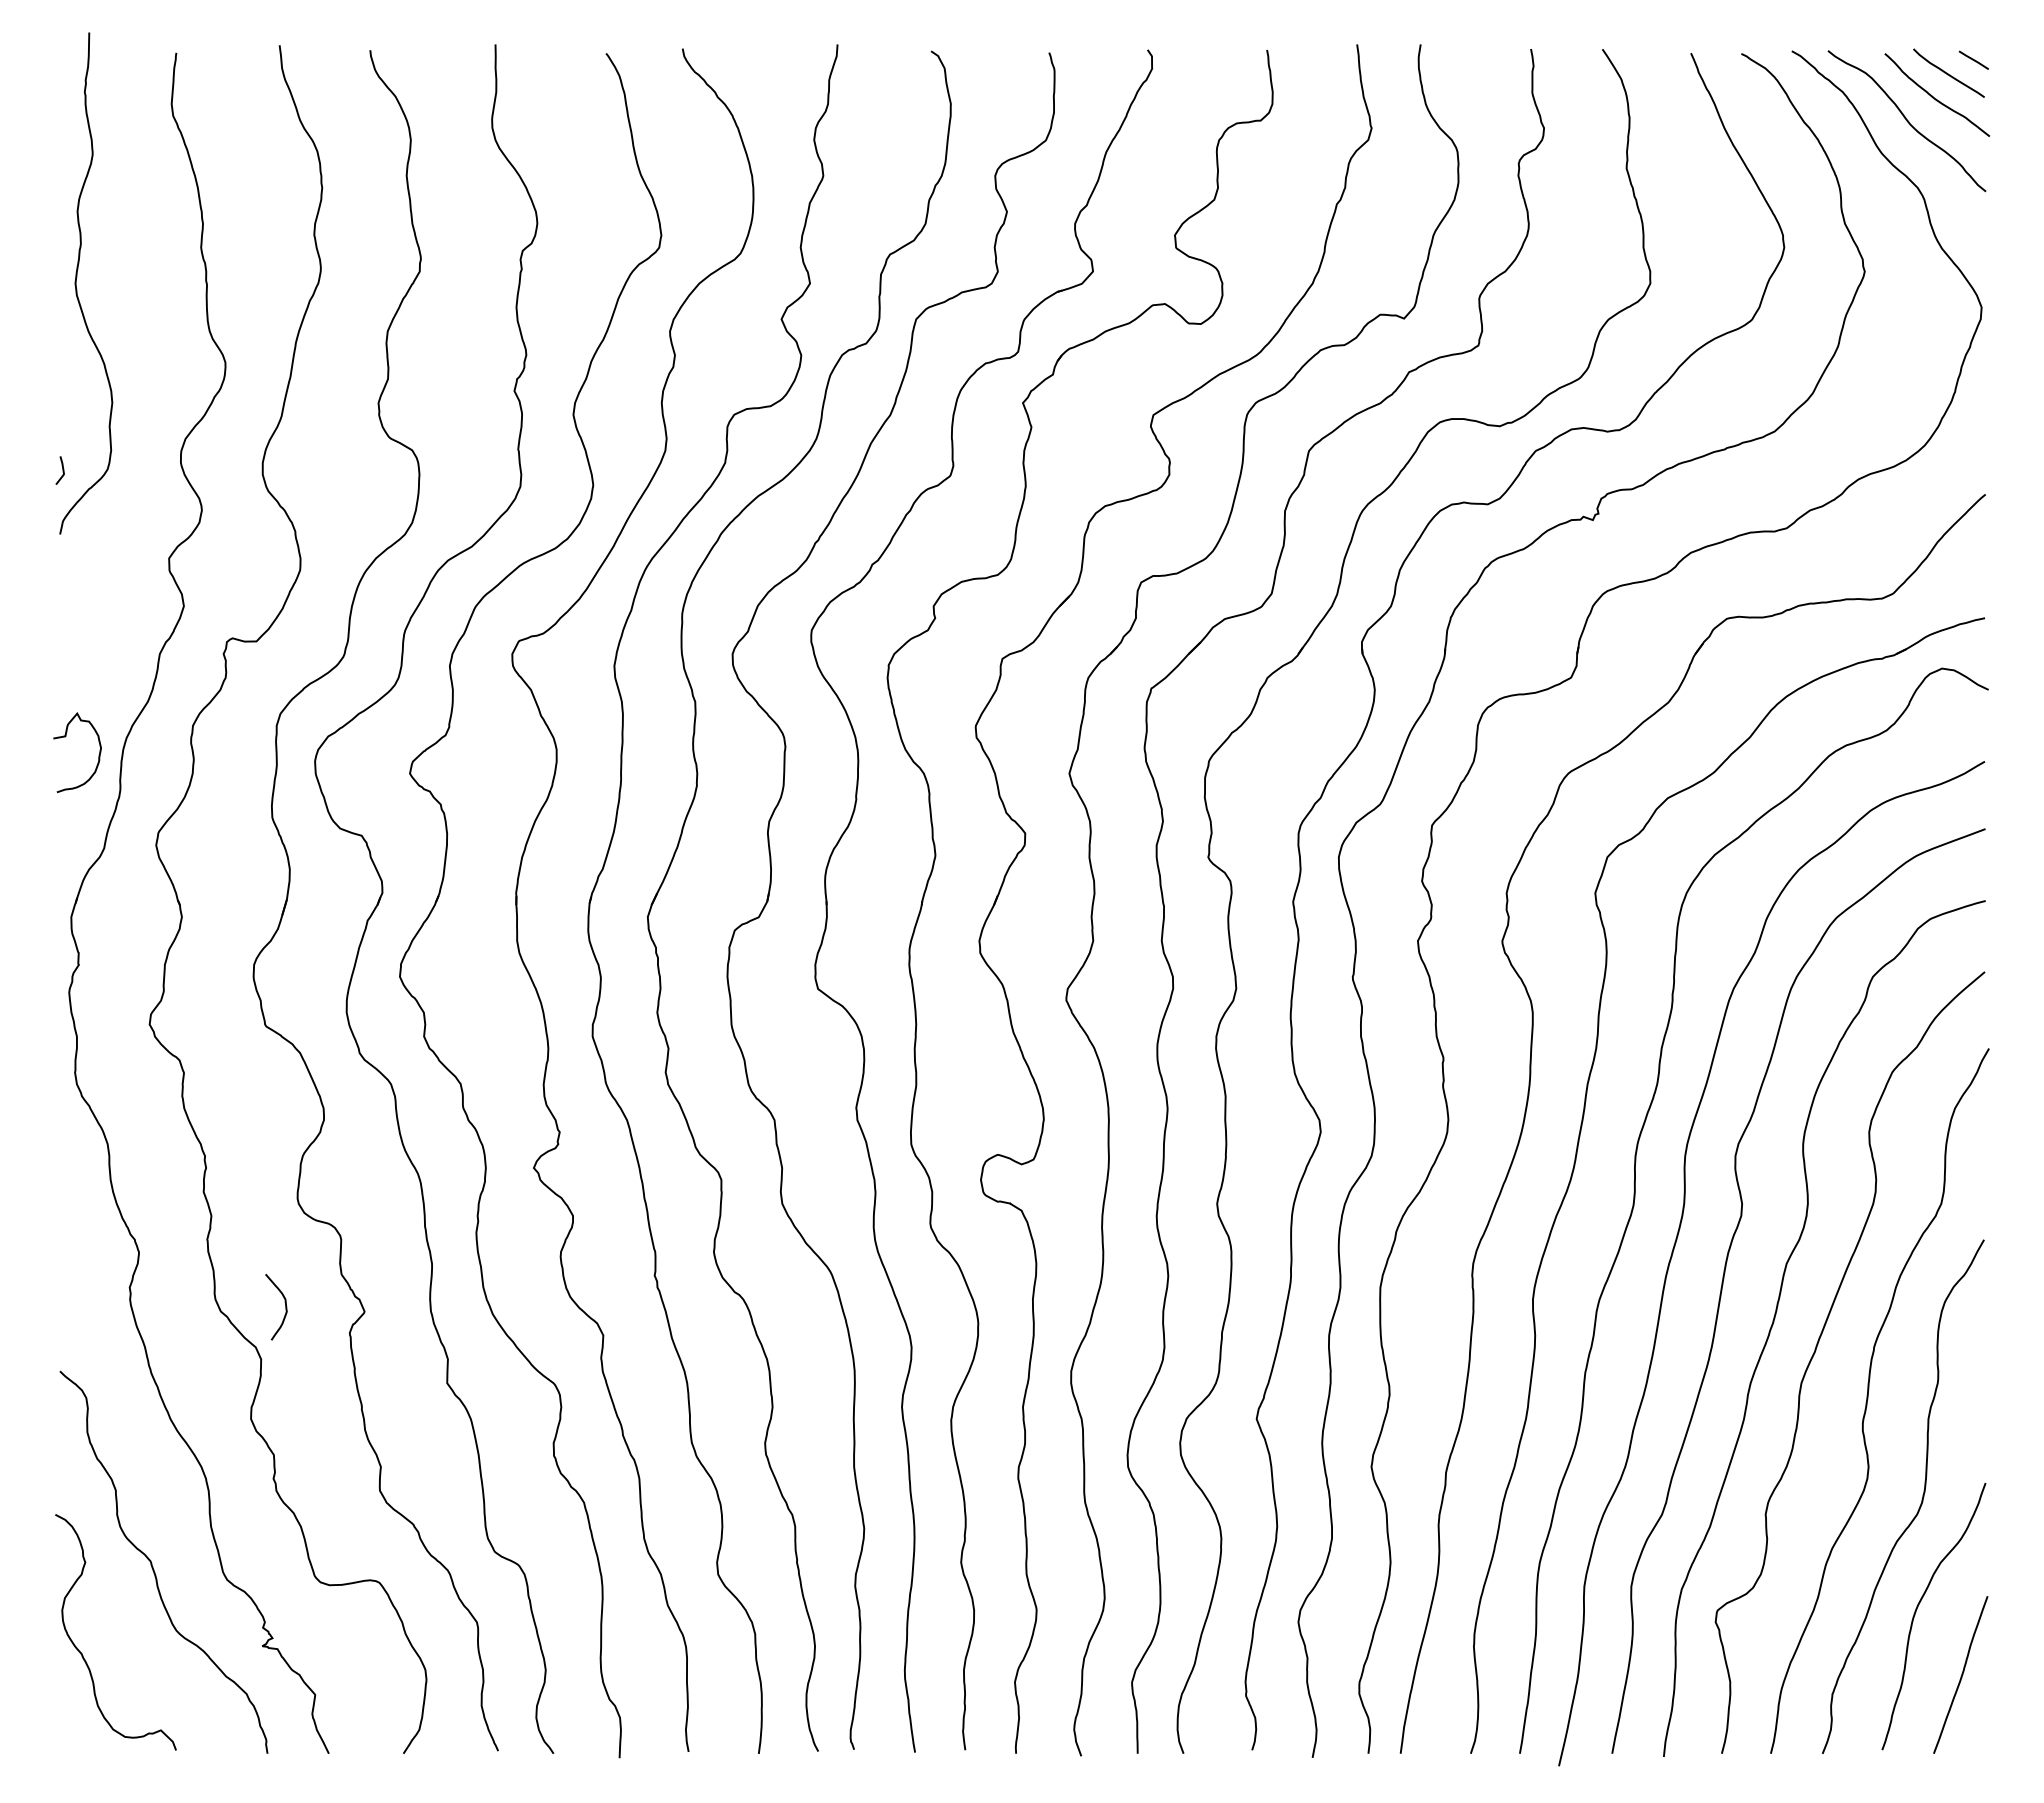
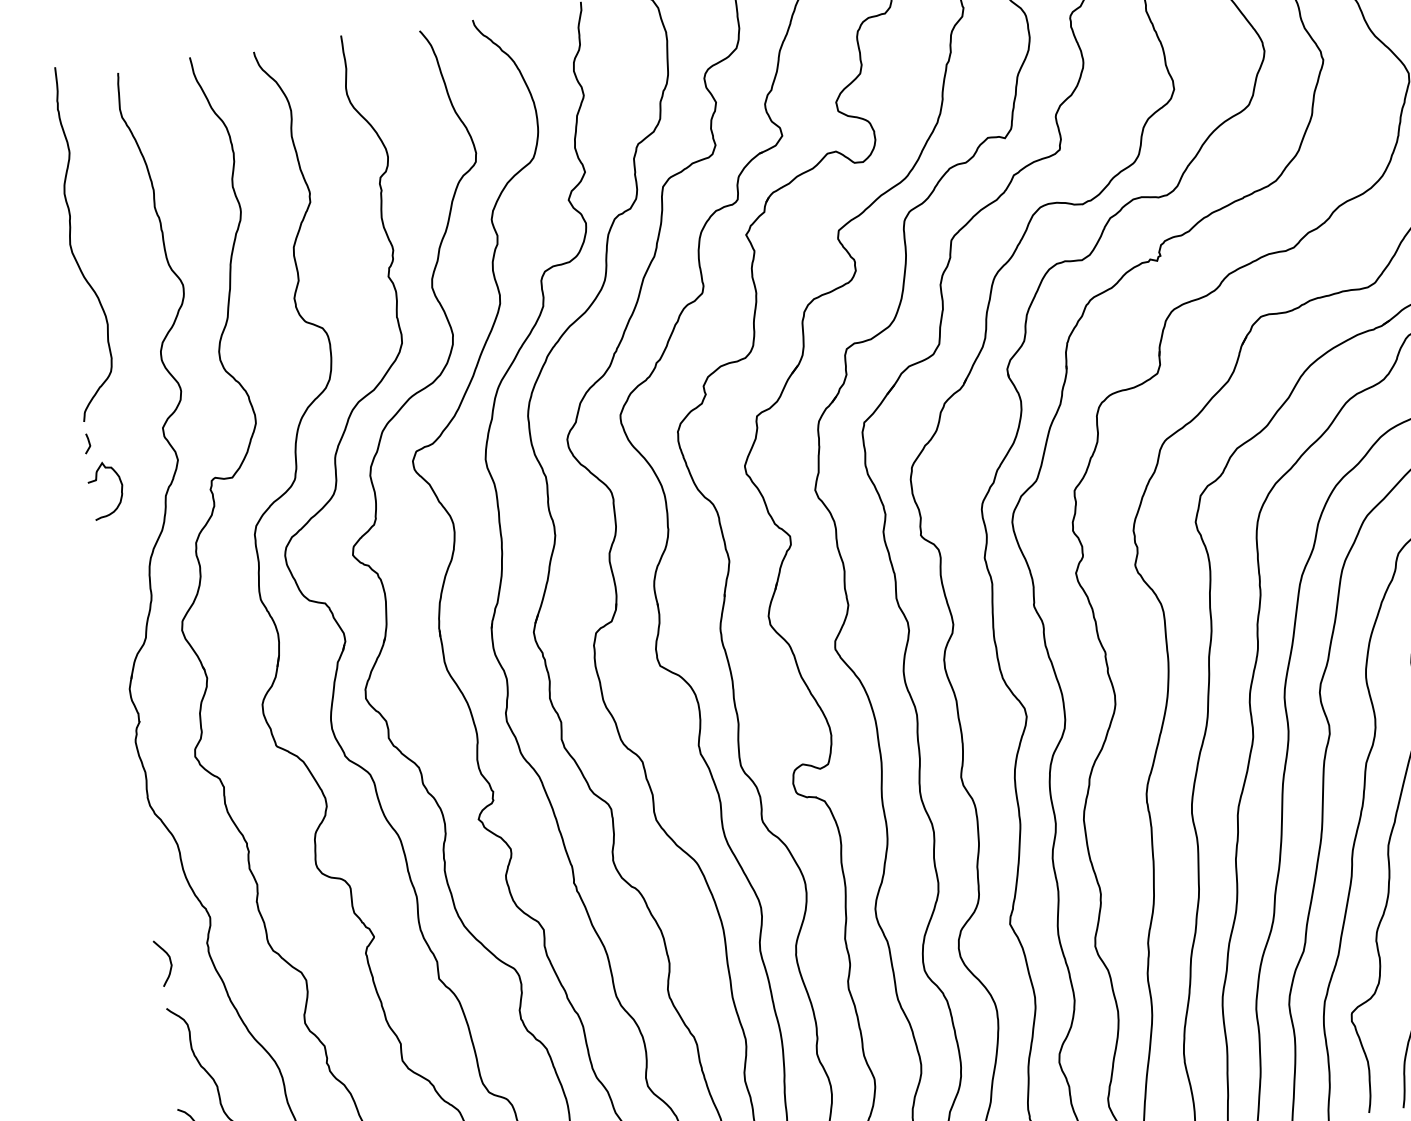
line: (62, 470) -> (88, 443), moved
curve: (65, 737) -> (96, 481), moved
curve: (285, 1307) -> (170, 962), moved

